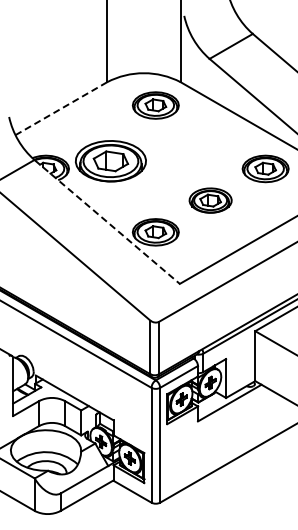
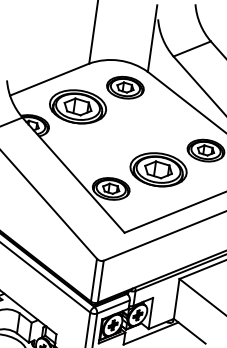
line: (61, 108) -> (49, 79), dashed -> solid
part: (110, 161) -> (77, 107), moved
part: (210, 200) -> (158, 169), size x1.67
line: (107, 222) -> (73, 175), dashed -> solid

